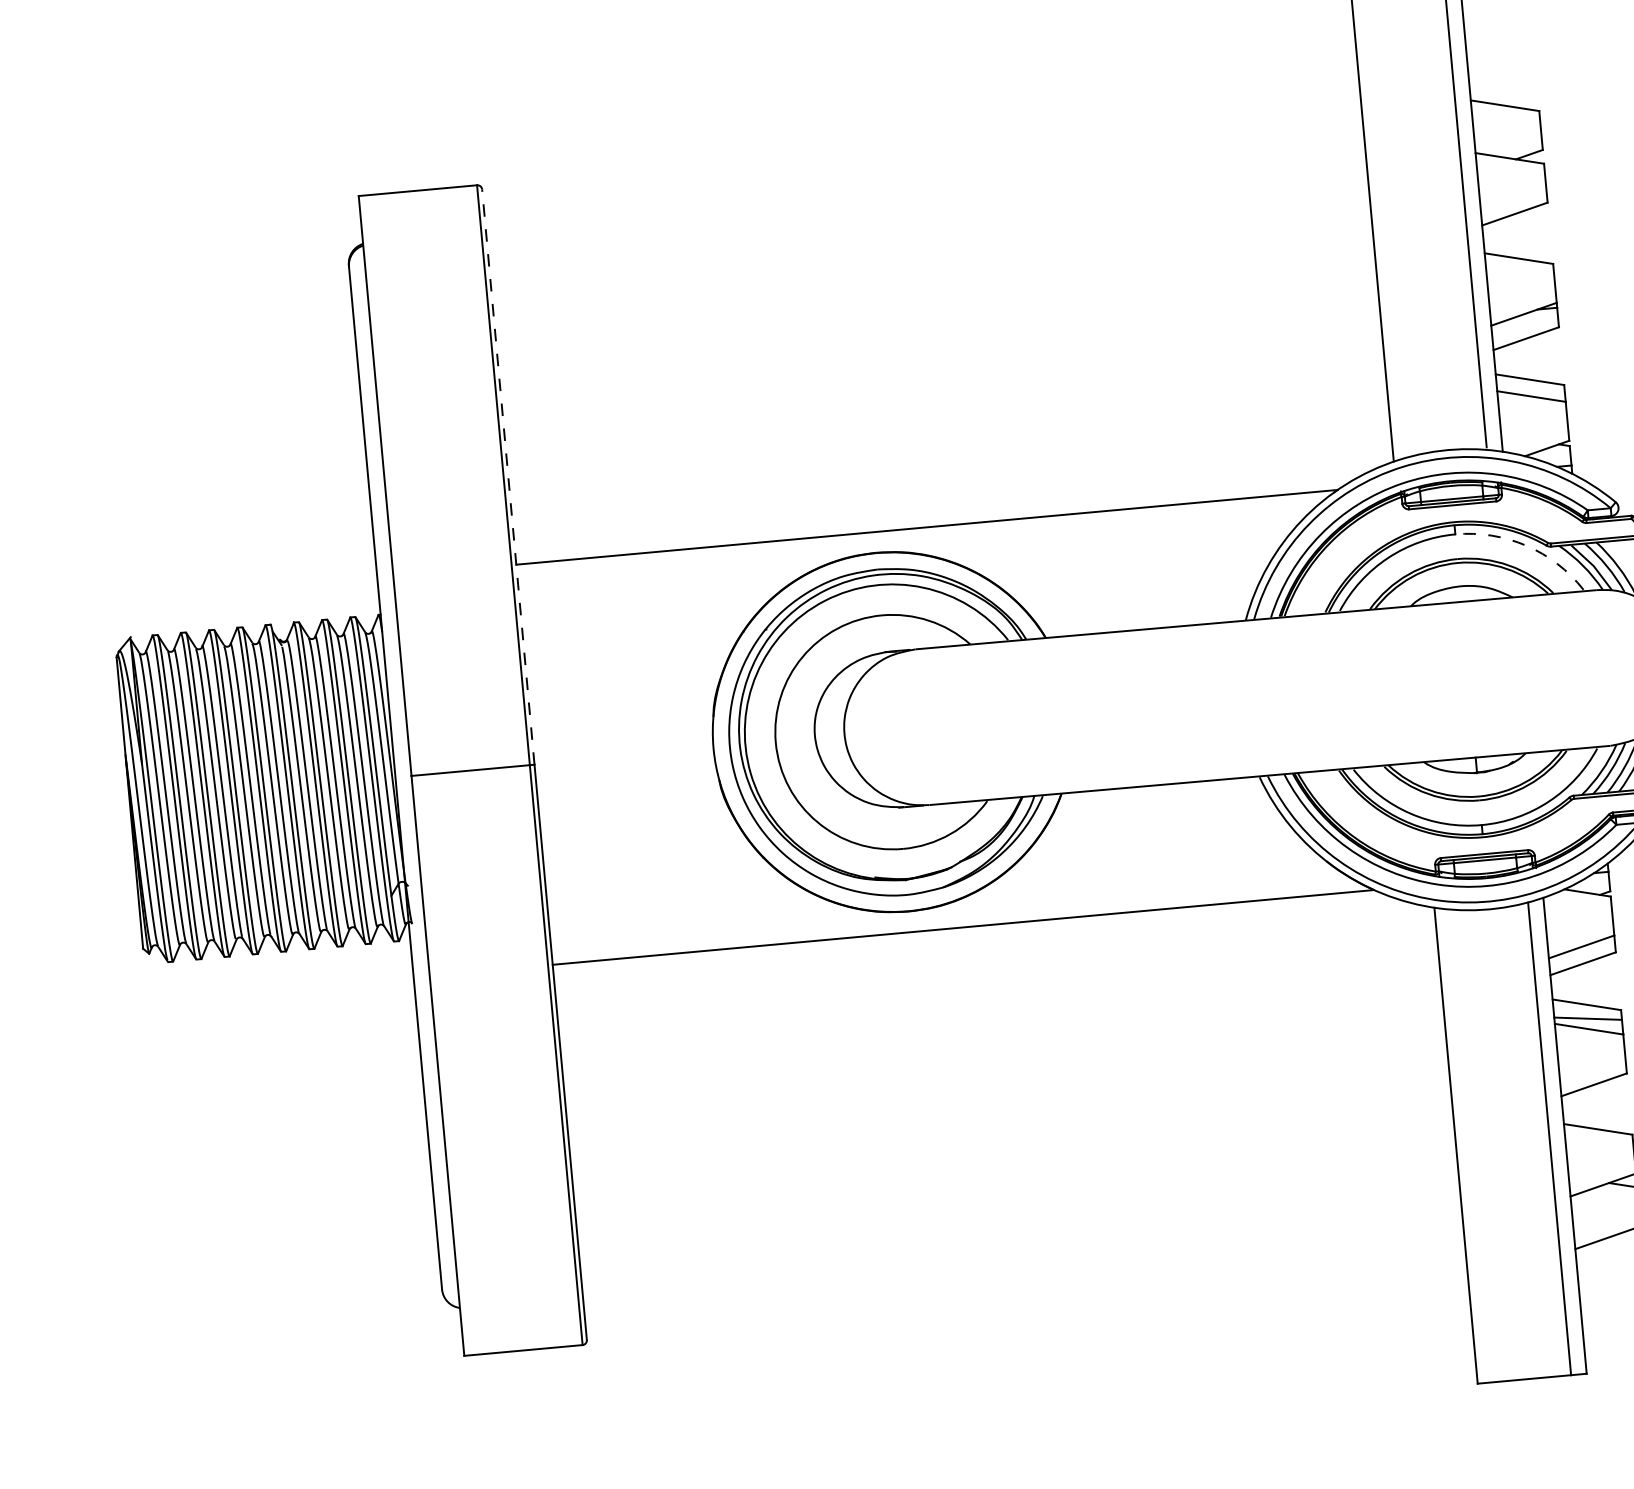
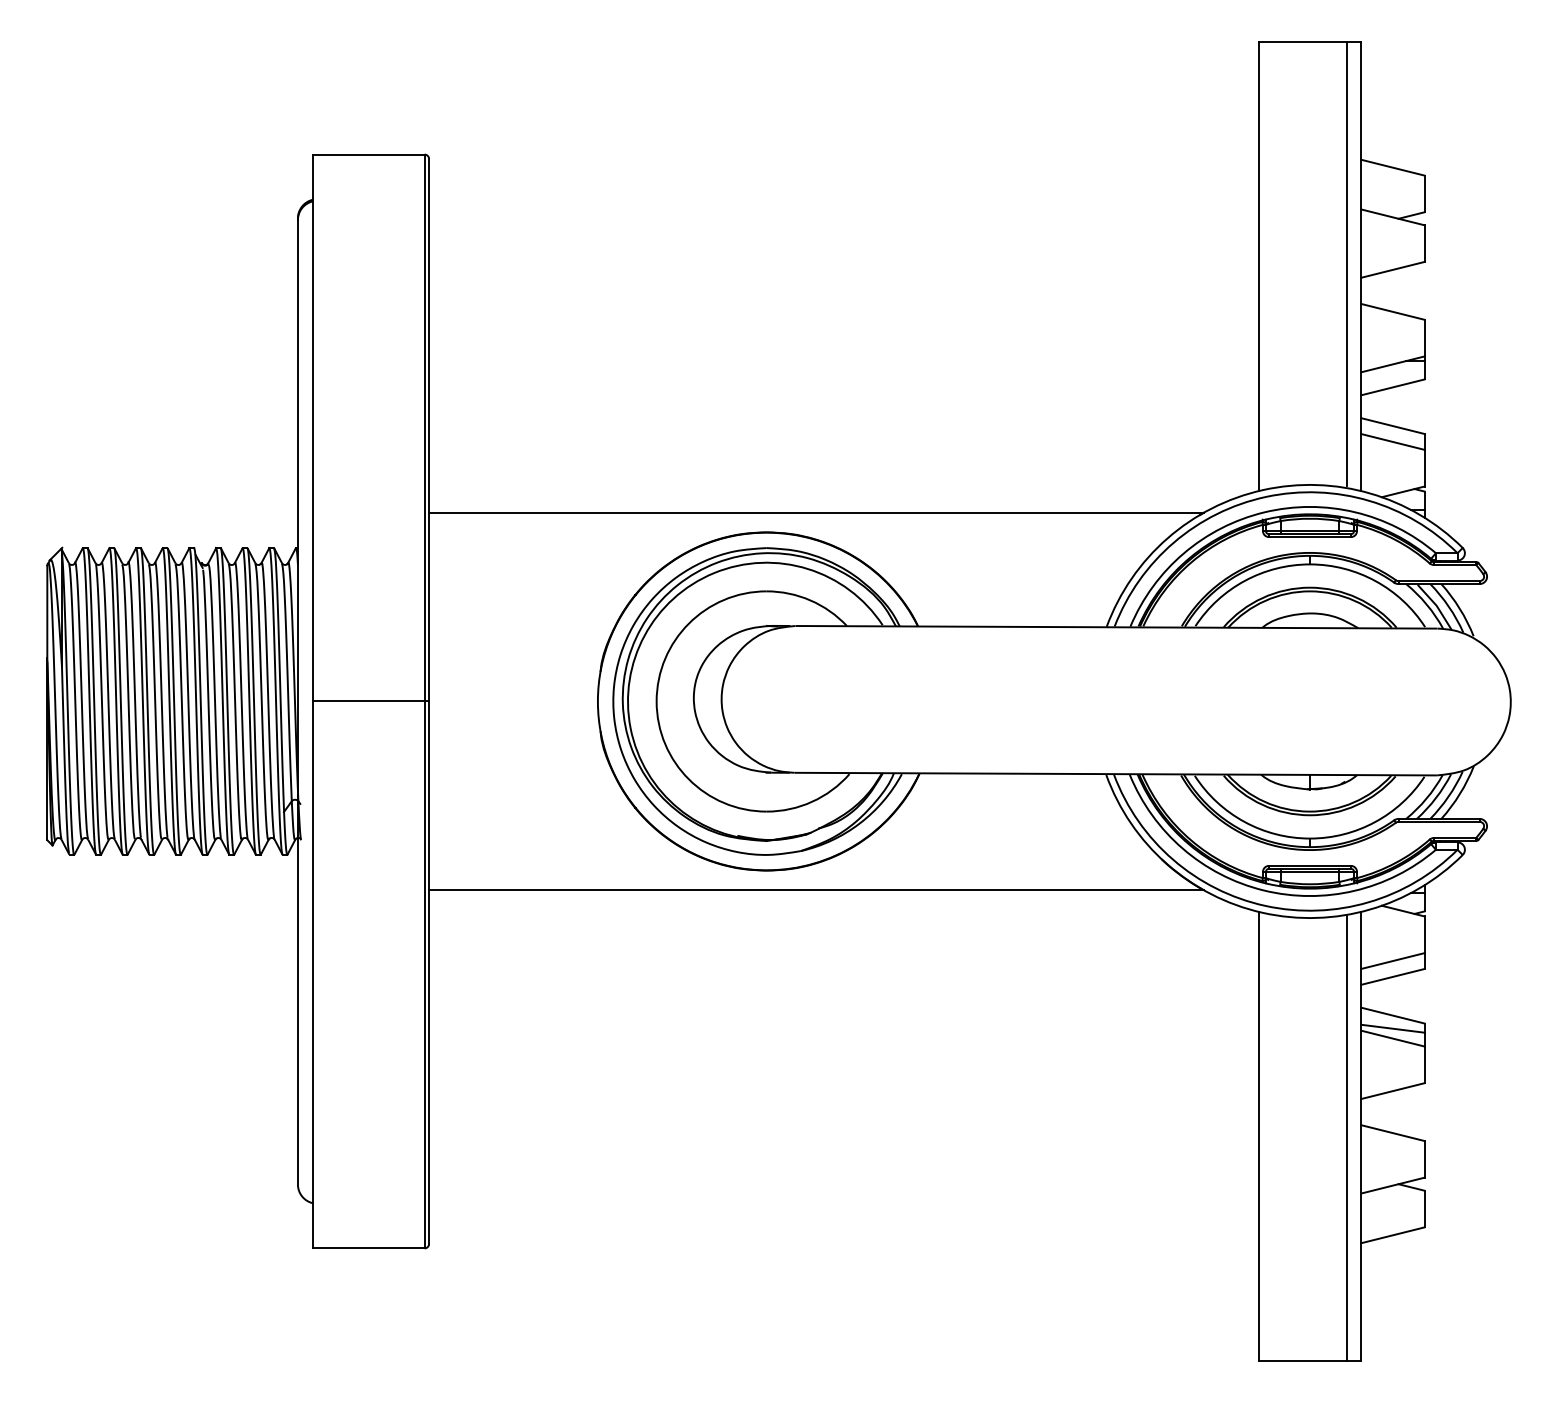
line: (508, 476) -> (429, 429), dashed -> solid
arc: (1526, 546) -> (1375, 581), dashed -> solid

